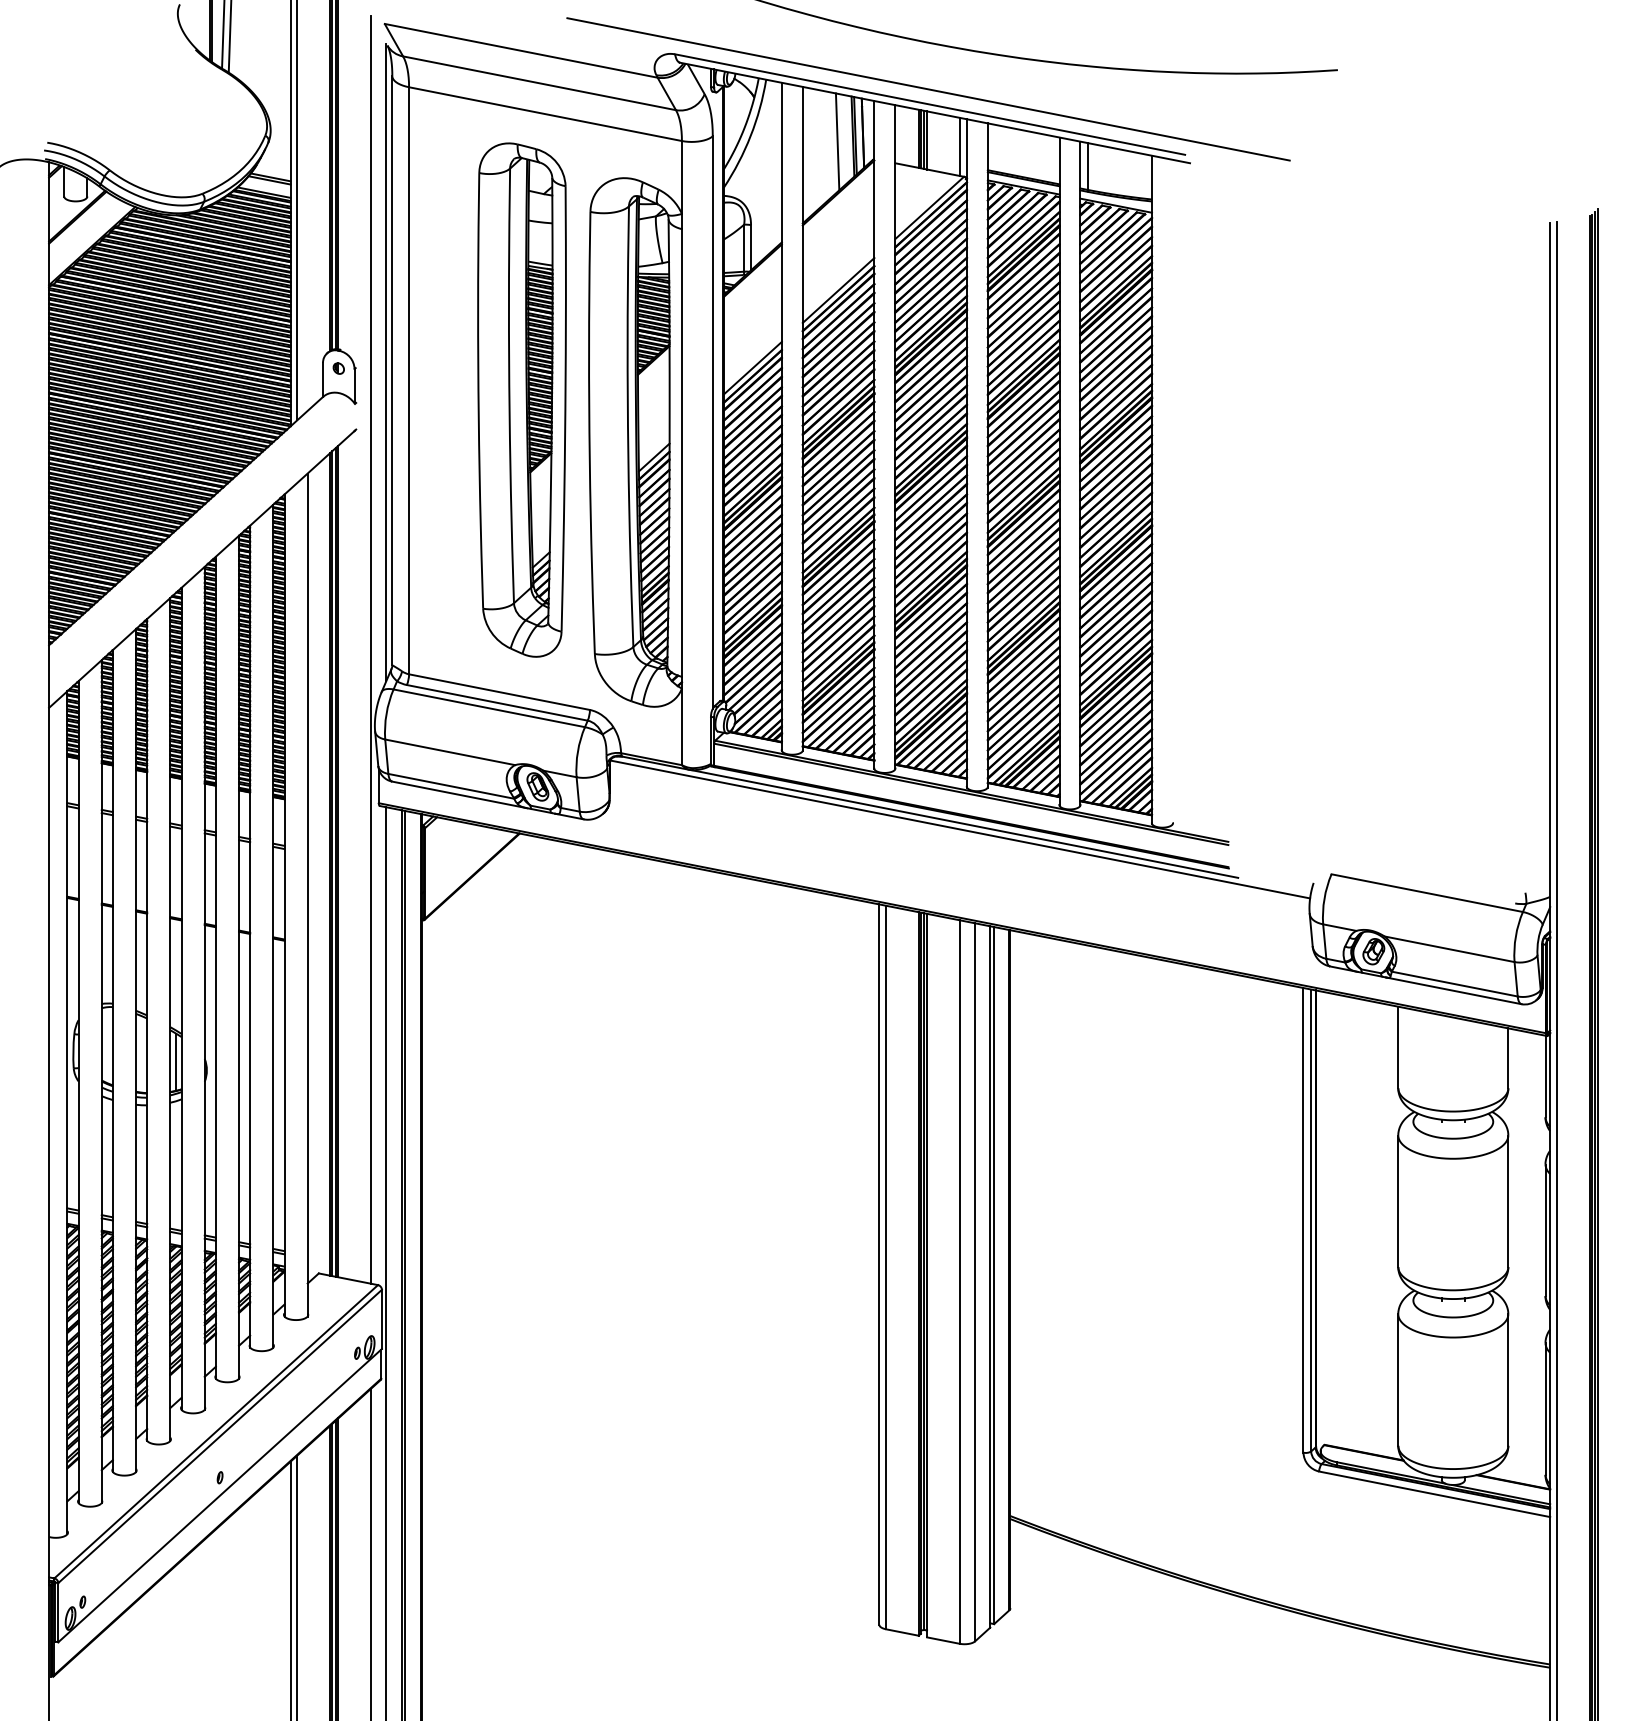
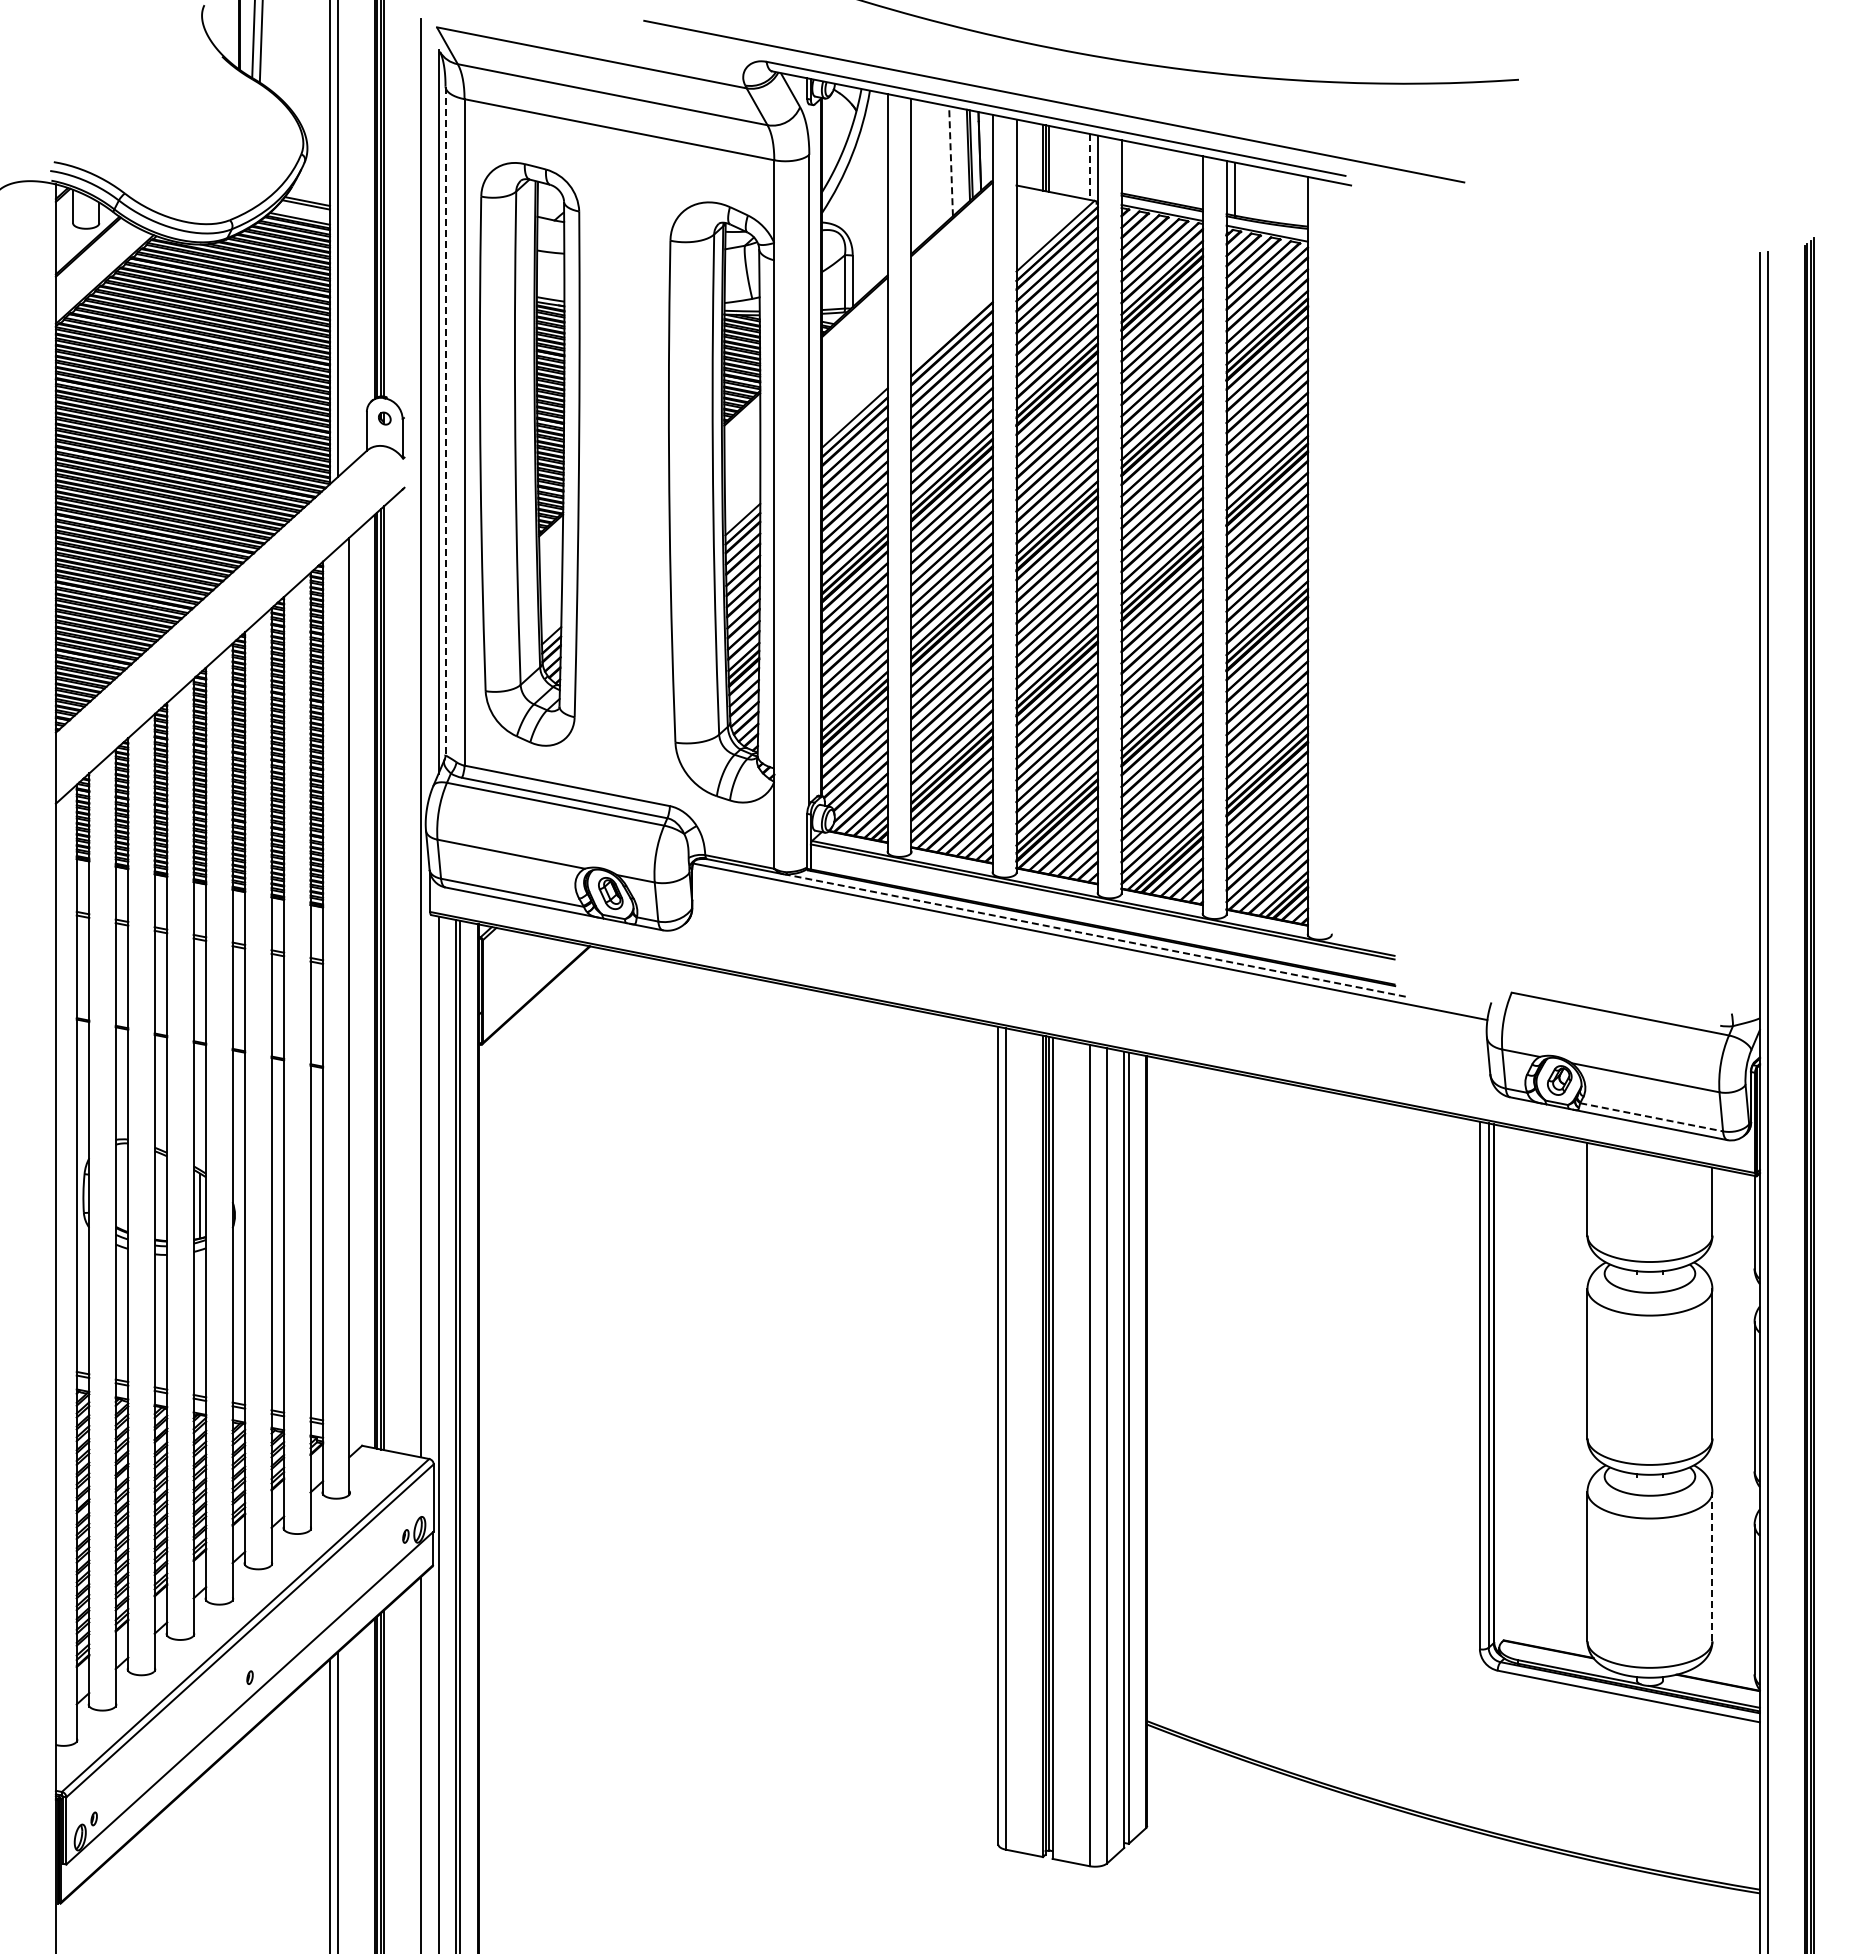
line: (927, 140) -> (1052, 159), removed
line: (838, 141) -> (951, 160), solid -> dashed
line: (959, 146) -> (1089, 166), solid -> dashed
line: (838, 290) -> (951, 329), removed
line: (392, 371) -> (445, 421), solid -> dashed
part: (521, 400) -> (529, 454), moved
line: (964, 823) -> (1094, 935), solid -> dashed
line: (1454, 984) -> (1651, 1117), solid -> dashed
line: (1508, 1379) -> (1712, 1566), solid -> dashed

